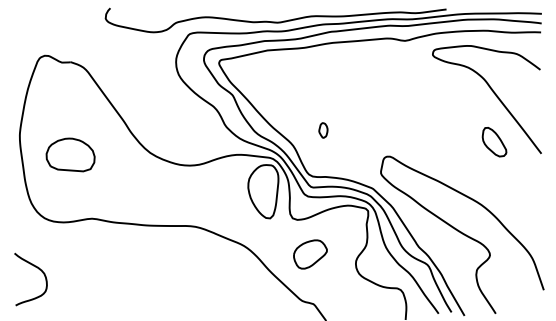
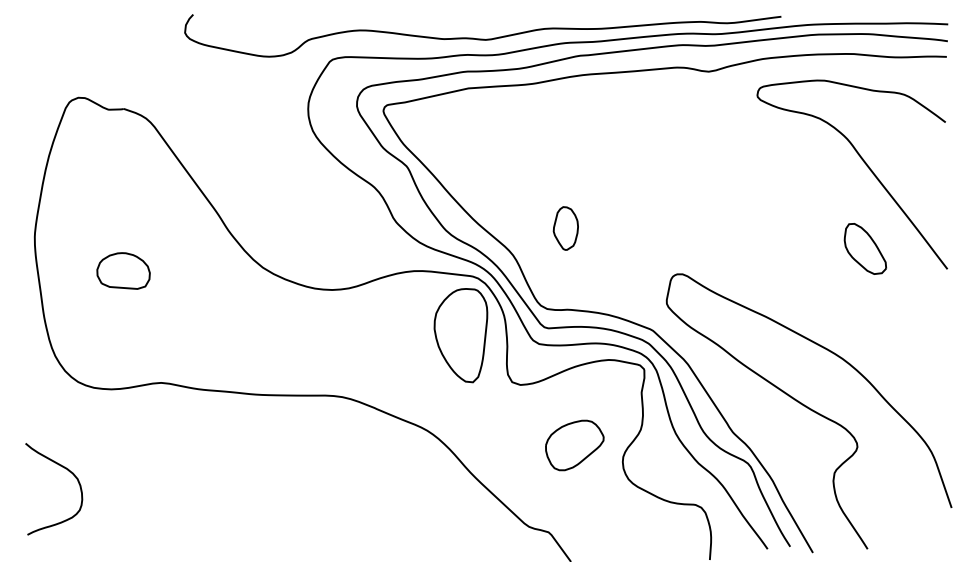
part: (323, 130) -> (566, 228), size x1.67
part: (70, 154) -> (123, 270), size x0.62
part: (310, 254) -> (574, 445), moved

